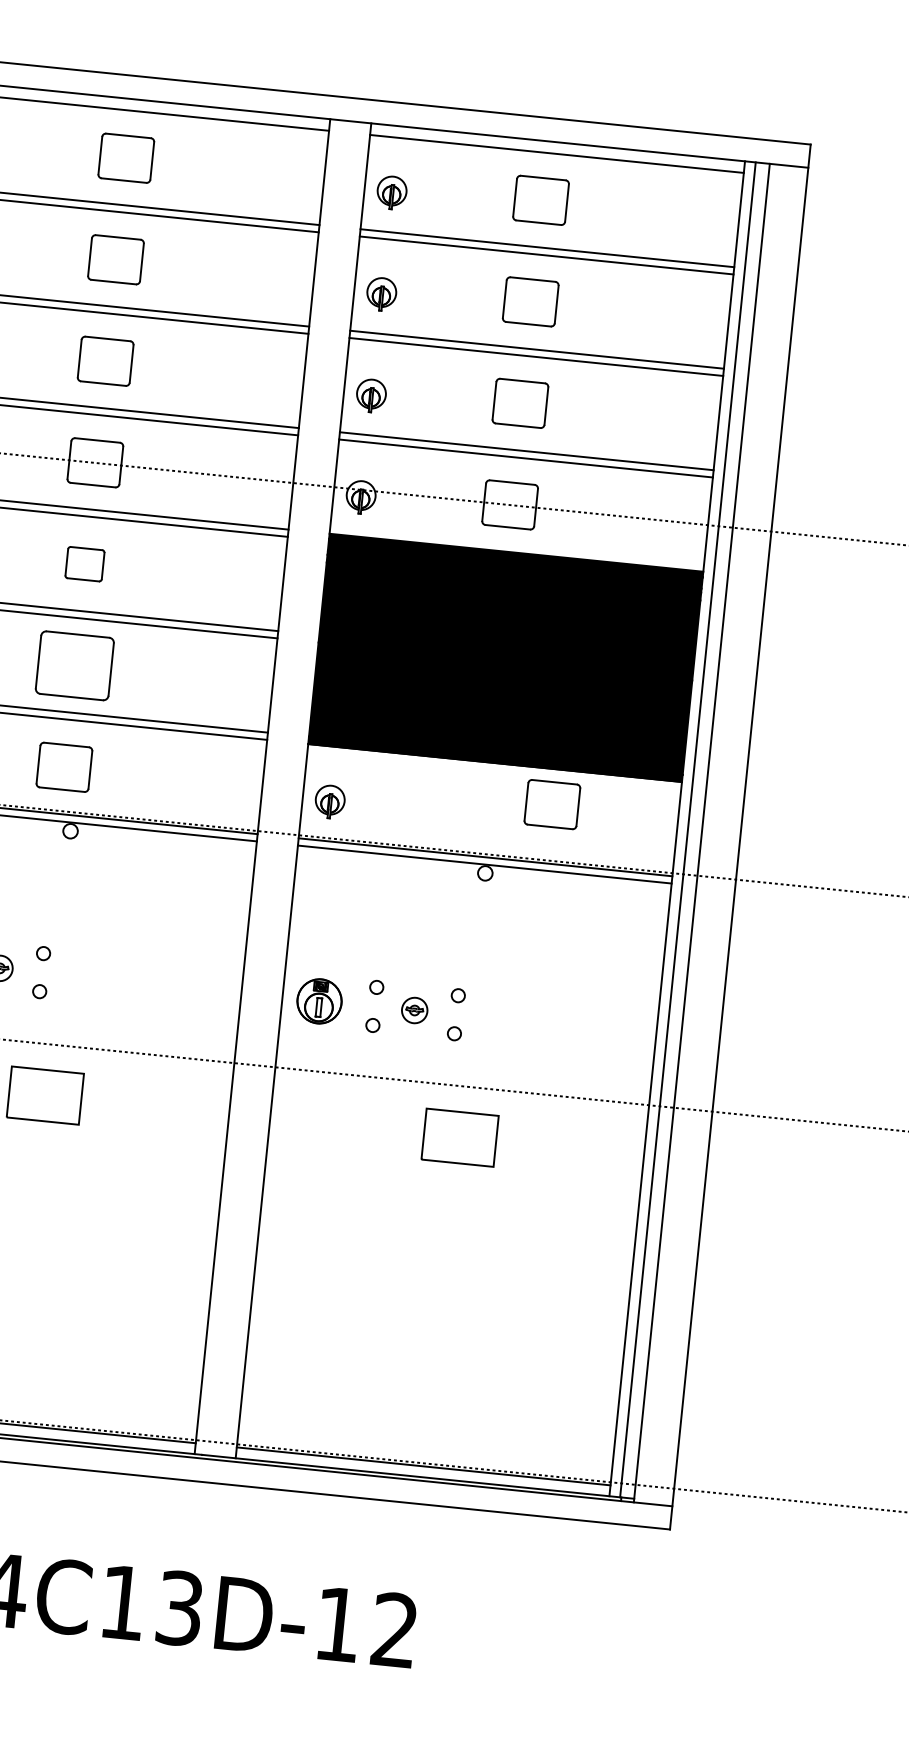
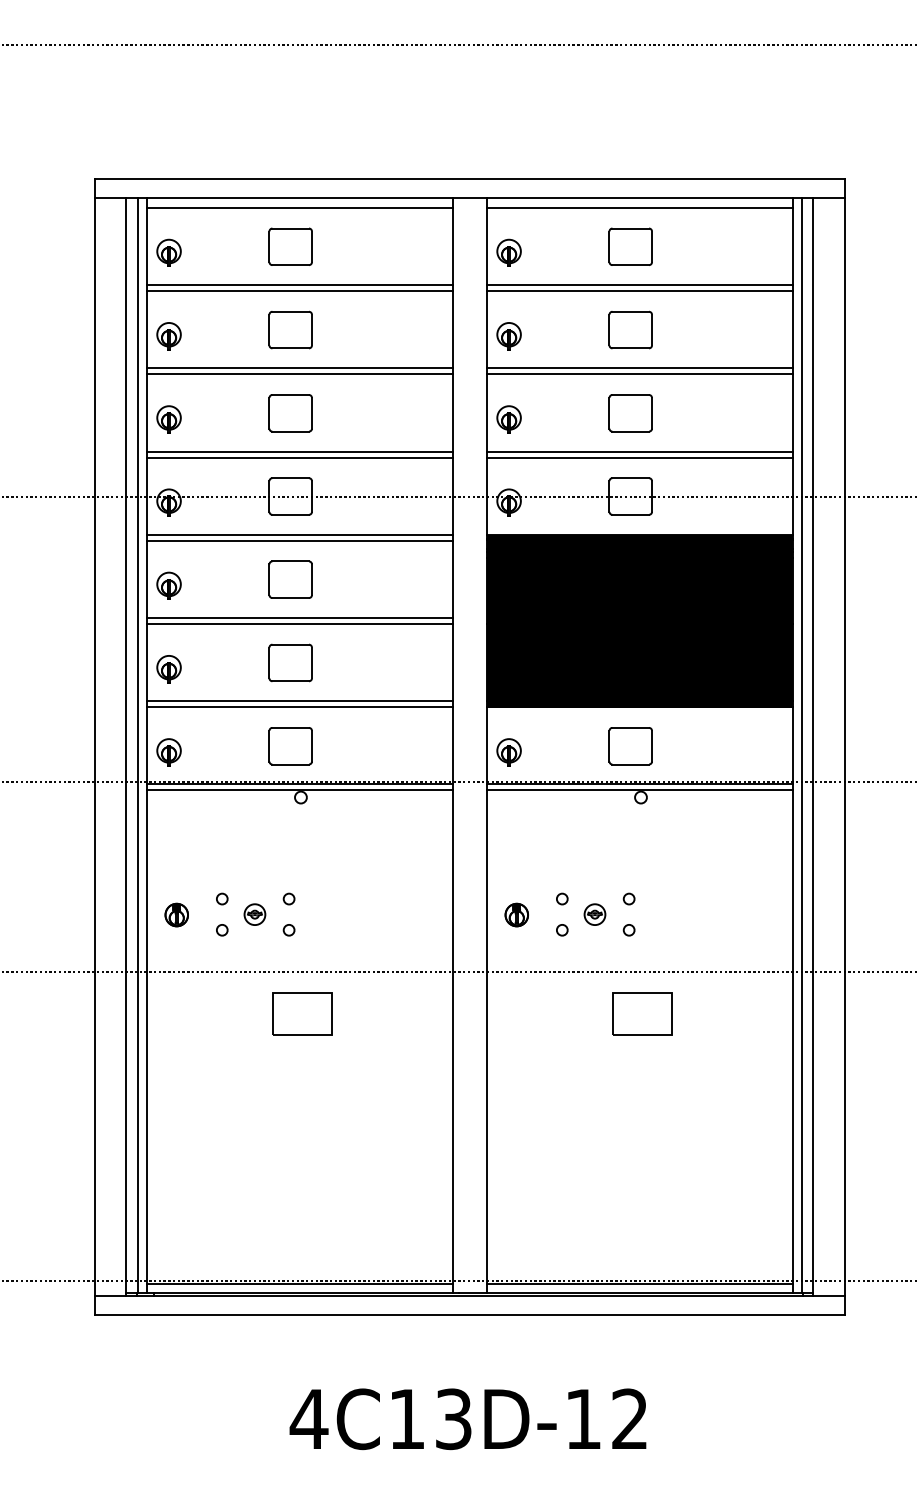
part: (84, 563) -> (290, 579), size x1.43
part: (74, 665) -> (290, 662), size x0.71
part: (552, 804) -> (630, 746), moved
part: (318, 1000) -> (516, 914), size x0.62

